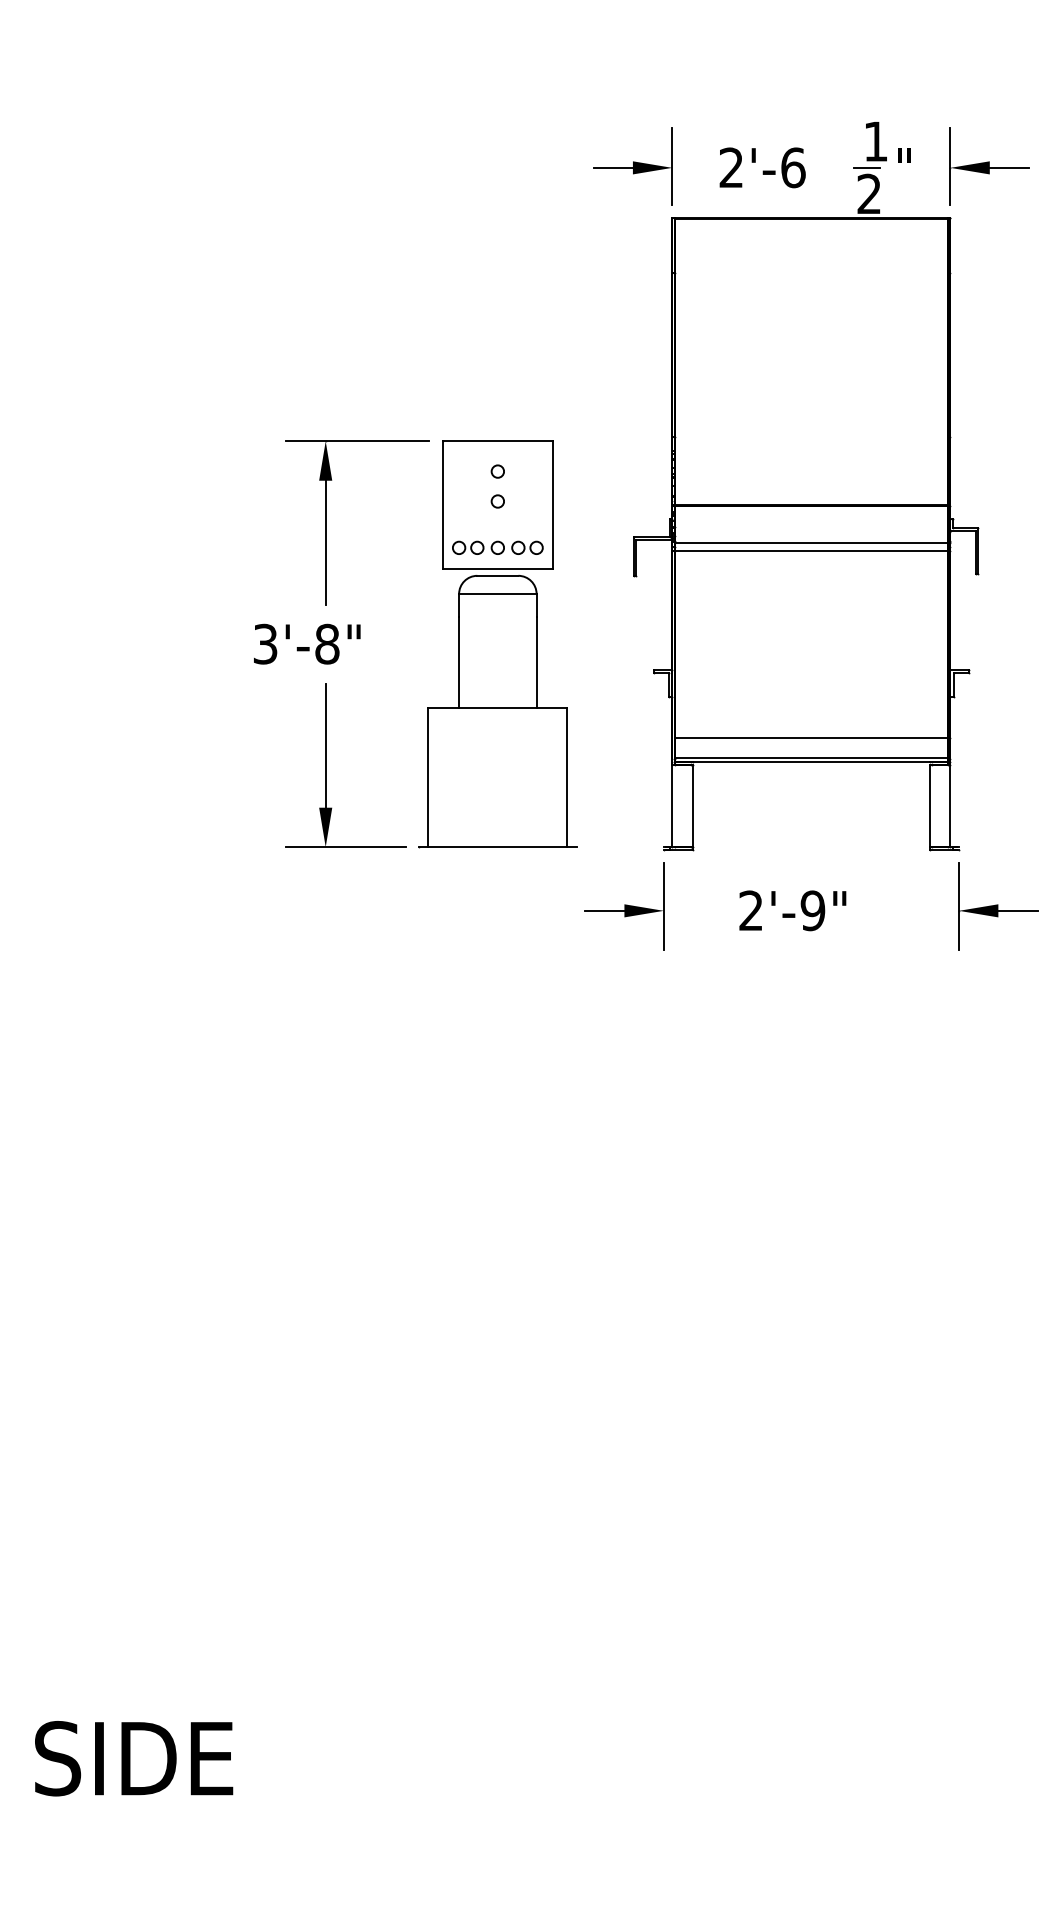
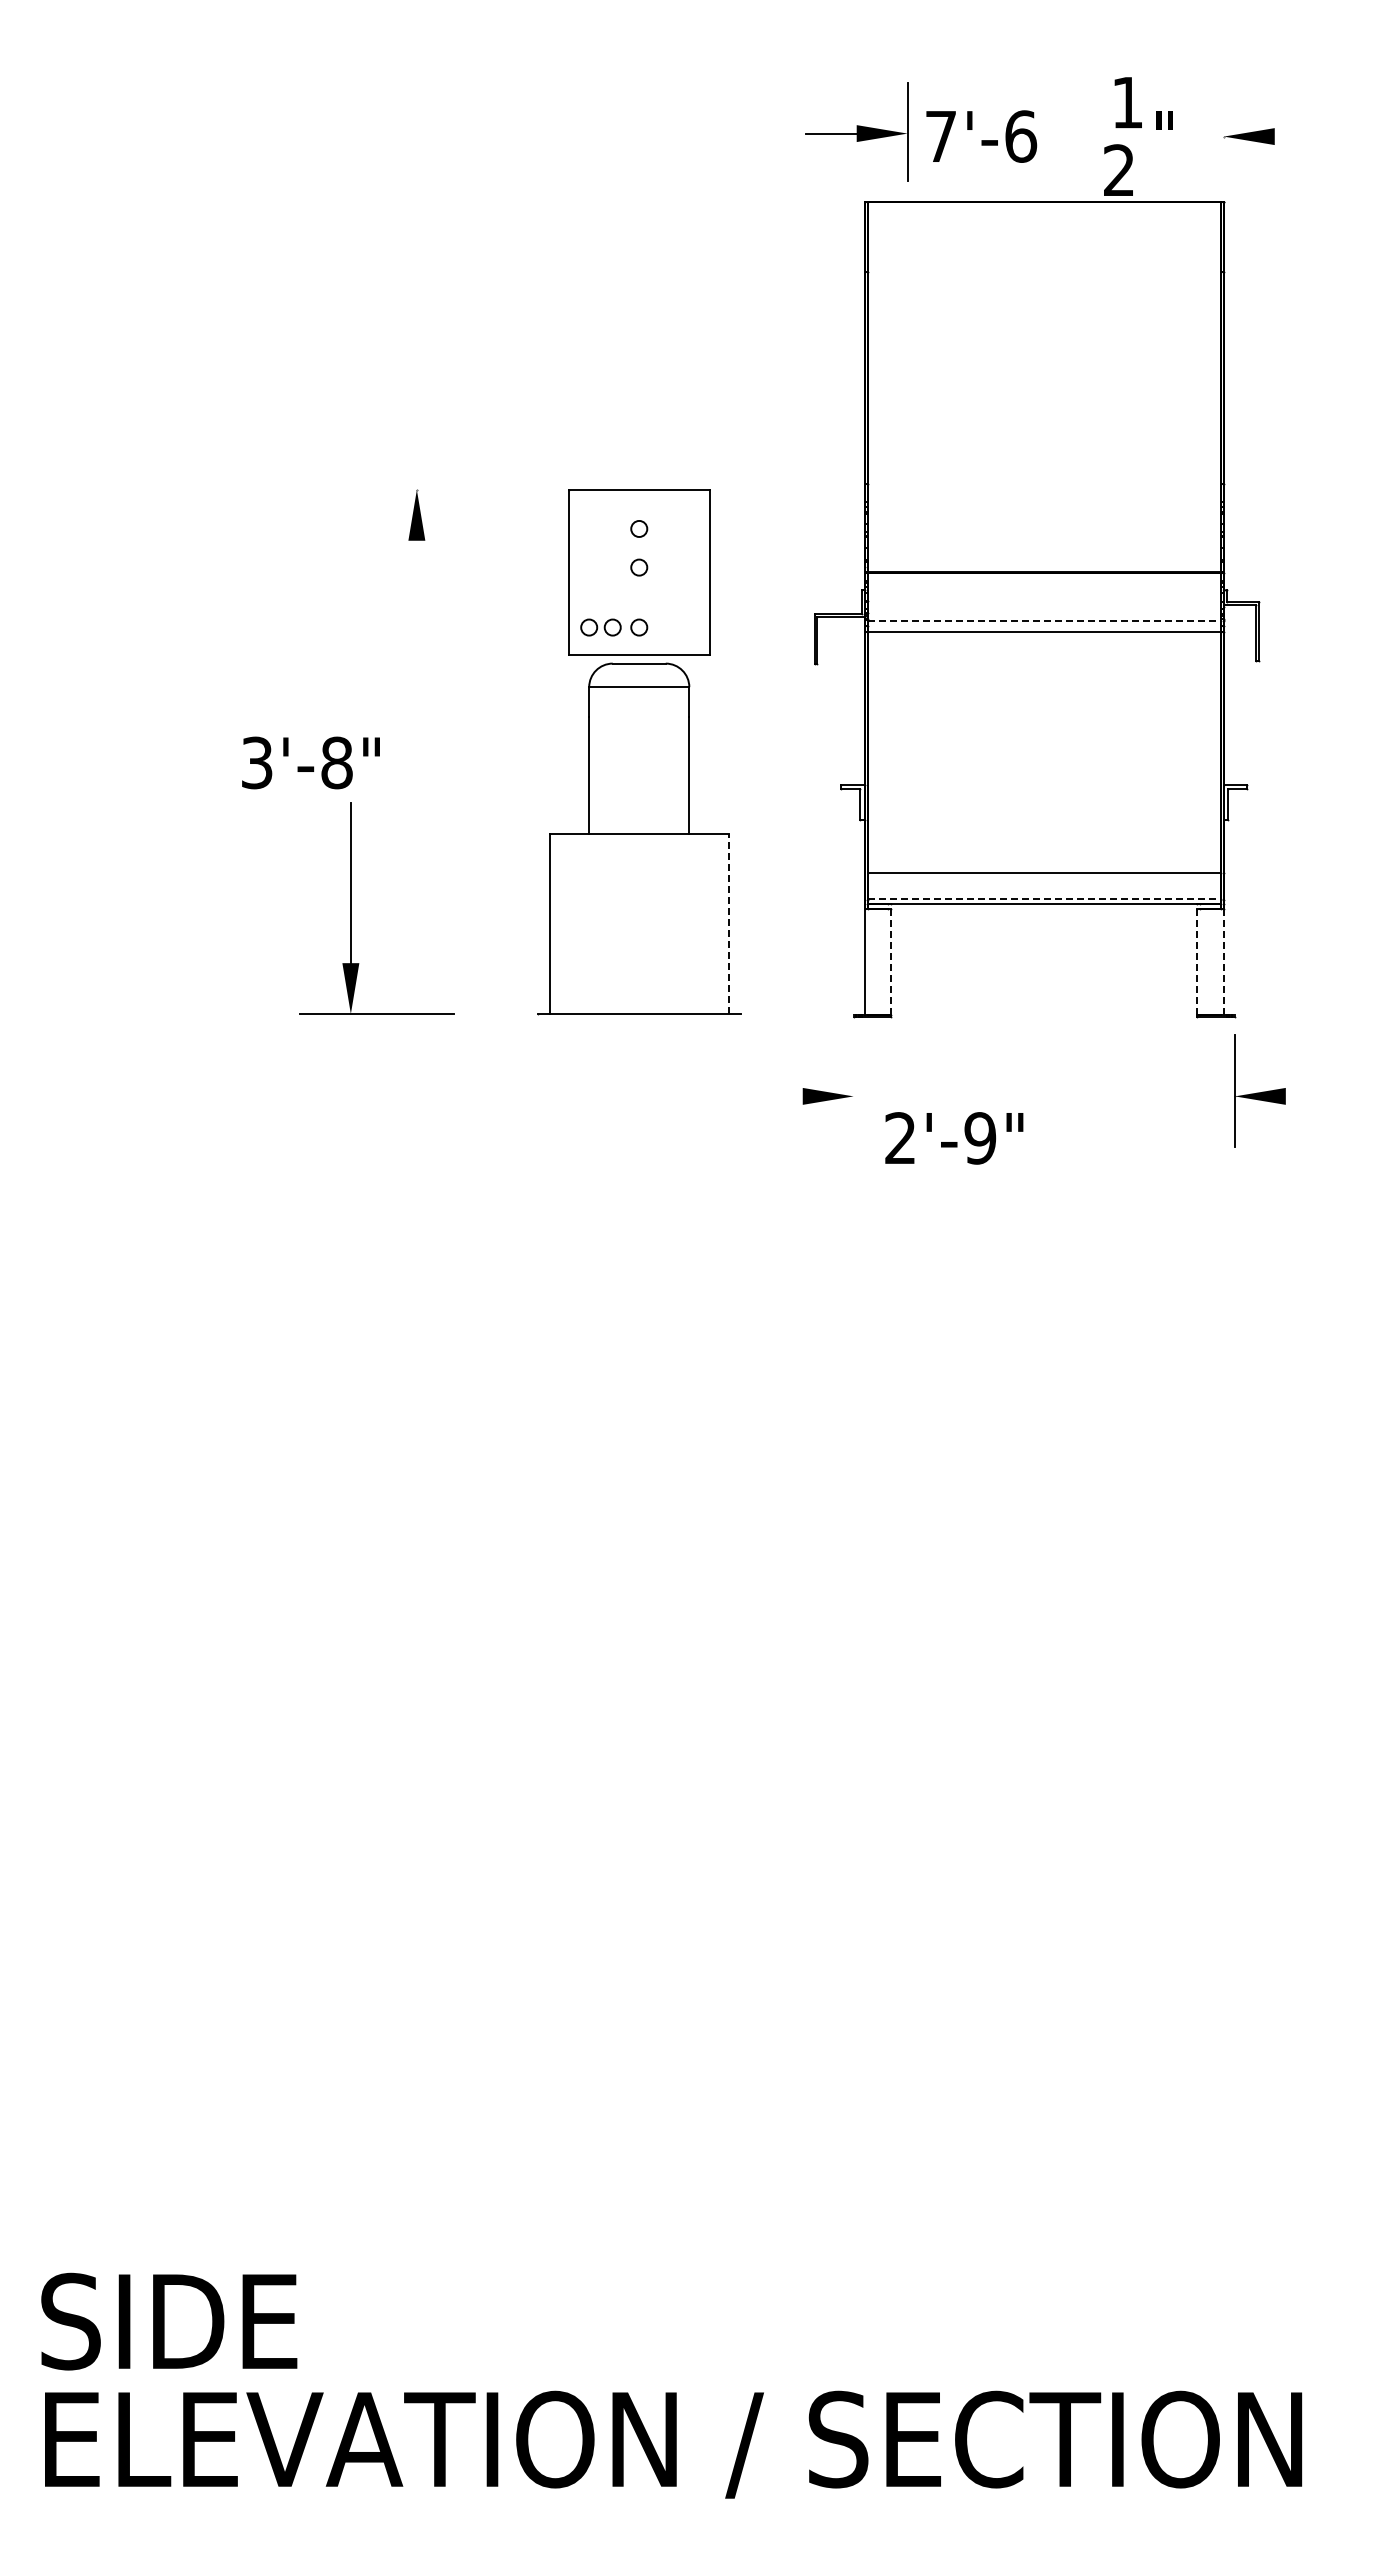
part: (632, 166) -> (856, 131), moved
line: (950, 166) -> (1223, 134), removed
text: (731, 167) -> (940, 135), 2'-6 -> 7'-6
line: (867, 167) -> (1116, 136), removed
line: (1008, 167) -> (1299, 136), removed
line: (357, 441) -> (457, 489), removed
line: (325, 542) -> (416, 620), removed
line: (811, 543) -> (1044, 621), solid -> dashed
part: (527, 547) -> (677, 627), removed
text: (306, 643) -> (310, 762), moved
line: (811, 757) -> (1044, 898), solid -> dashed
part: (326, 765) -> (351, 908), moved
line: (567, 777) -> (729, 924), solid -> dashed
line: (693, 806) -> (891, 961), solid -> dashed
line: (950, 806) -> (1223, 961), solid -> dashed
line: (929, 807) -> (1197, 962), solid -> dashed
line: (663, 907) -> (853, 1091), removed
line: (604, 910) -> (776, 1096), removed
text: (792, 910) -> (954, 1138), moved
line: (1017, 910) -> (1310, 1096), removed
text: (134, 1758) -> (169, 2321), moved

